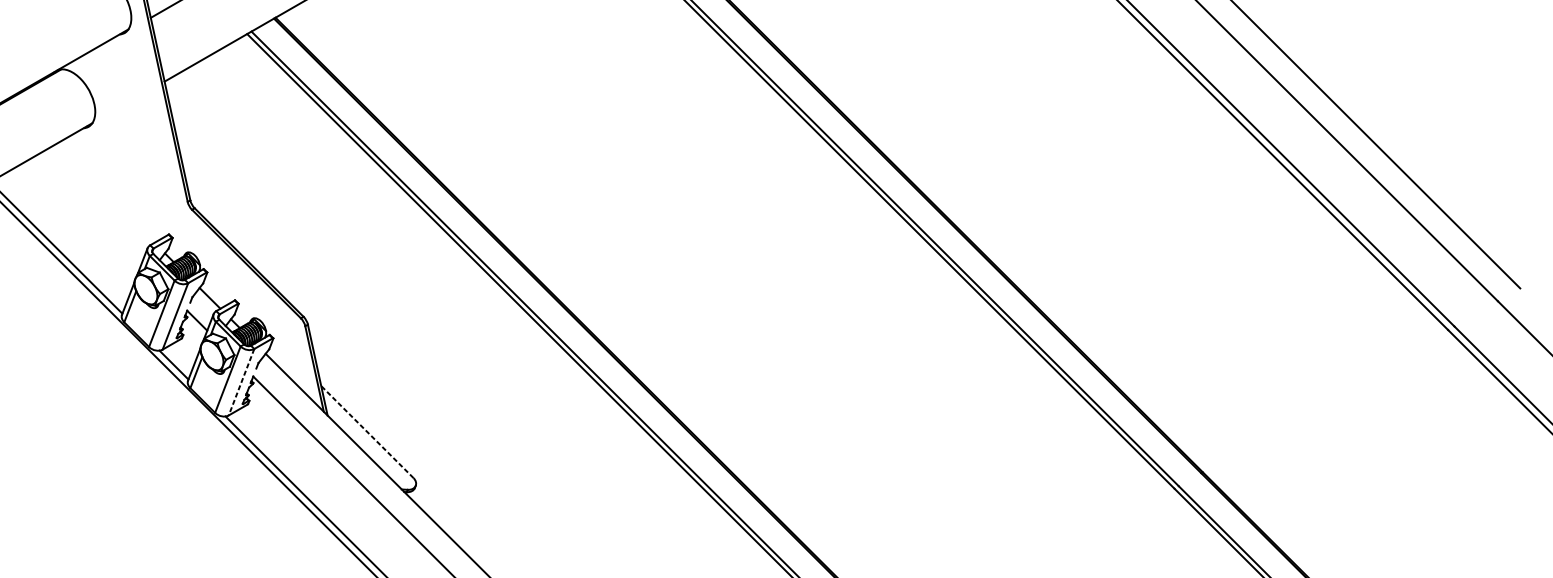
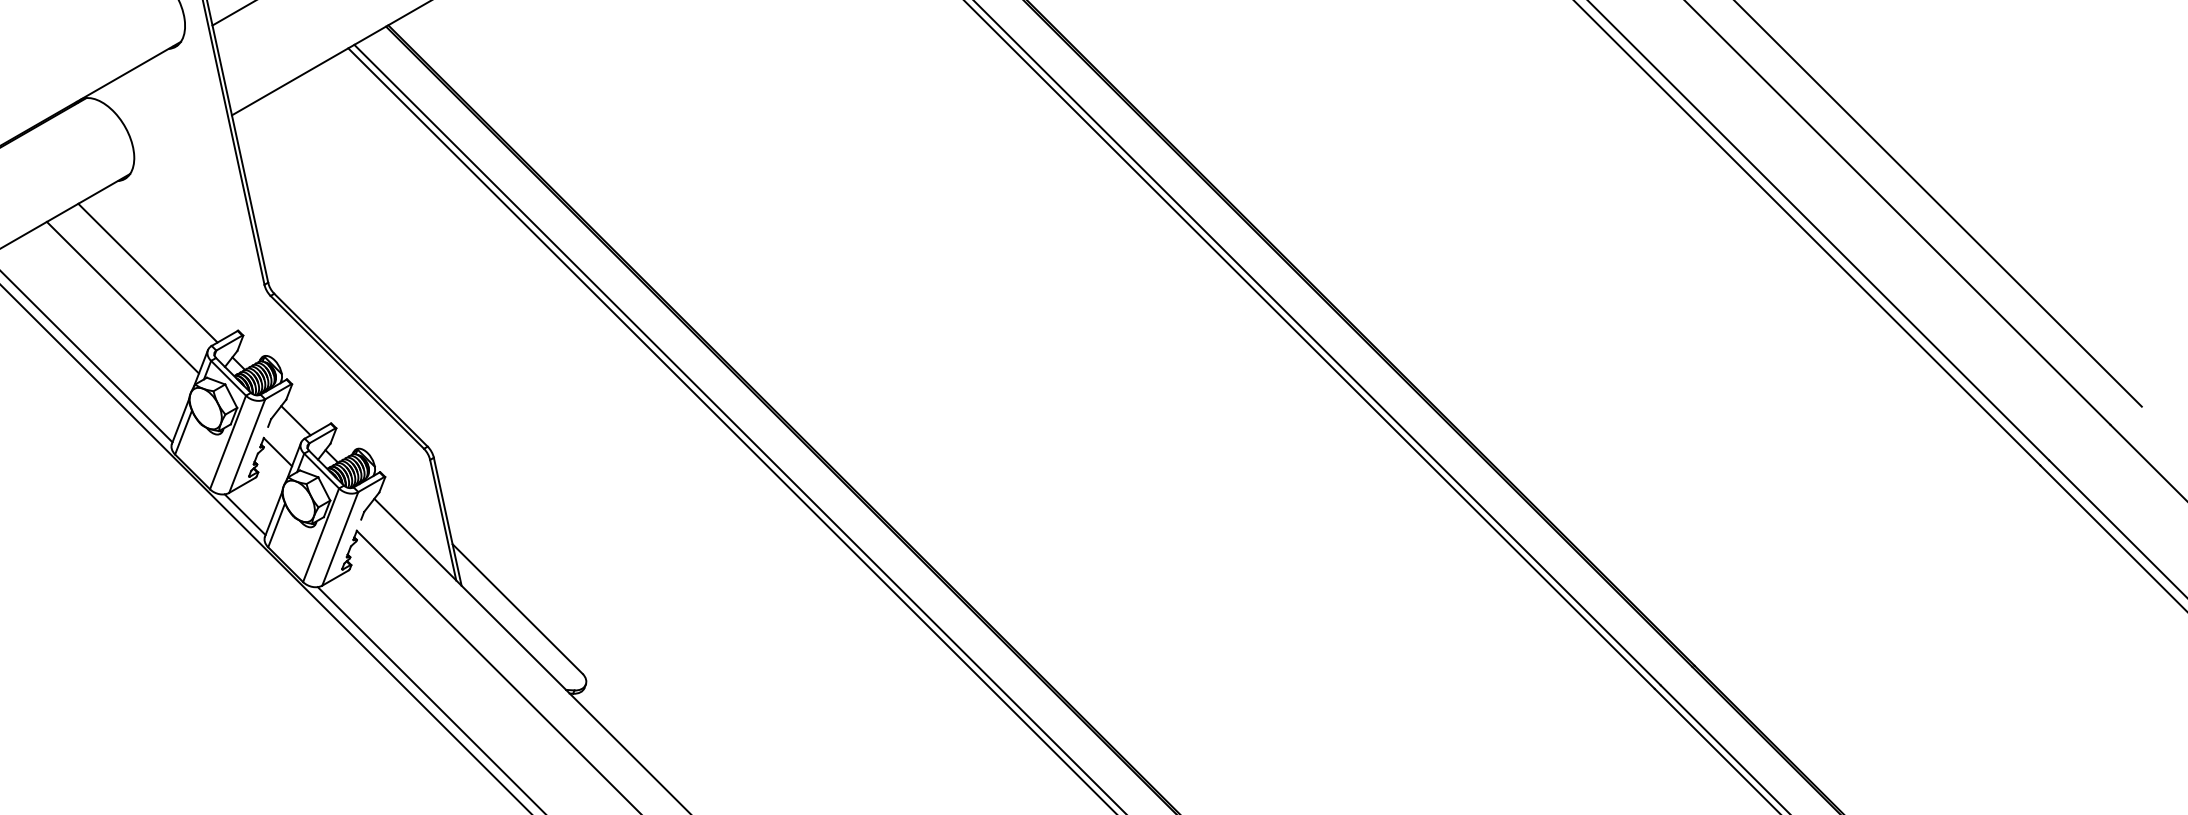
line: (104, 193) -> (147, 272), added
line: (86, 210) -> (122, 297), added
line: (241, 382) -> (340, 539), dashed -> solid
line: (367, 432) -> (517, 609), dashed -> solid

